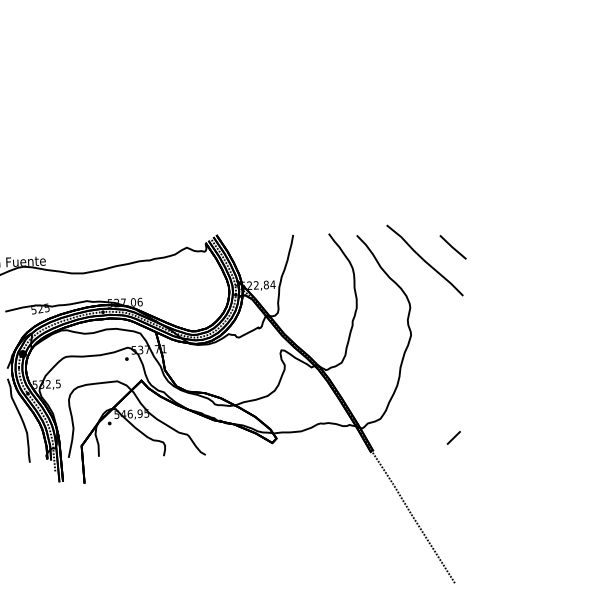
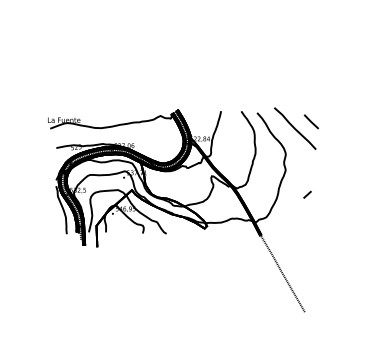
line: (453, 437) -> (307, 194), moved

